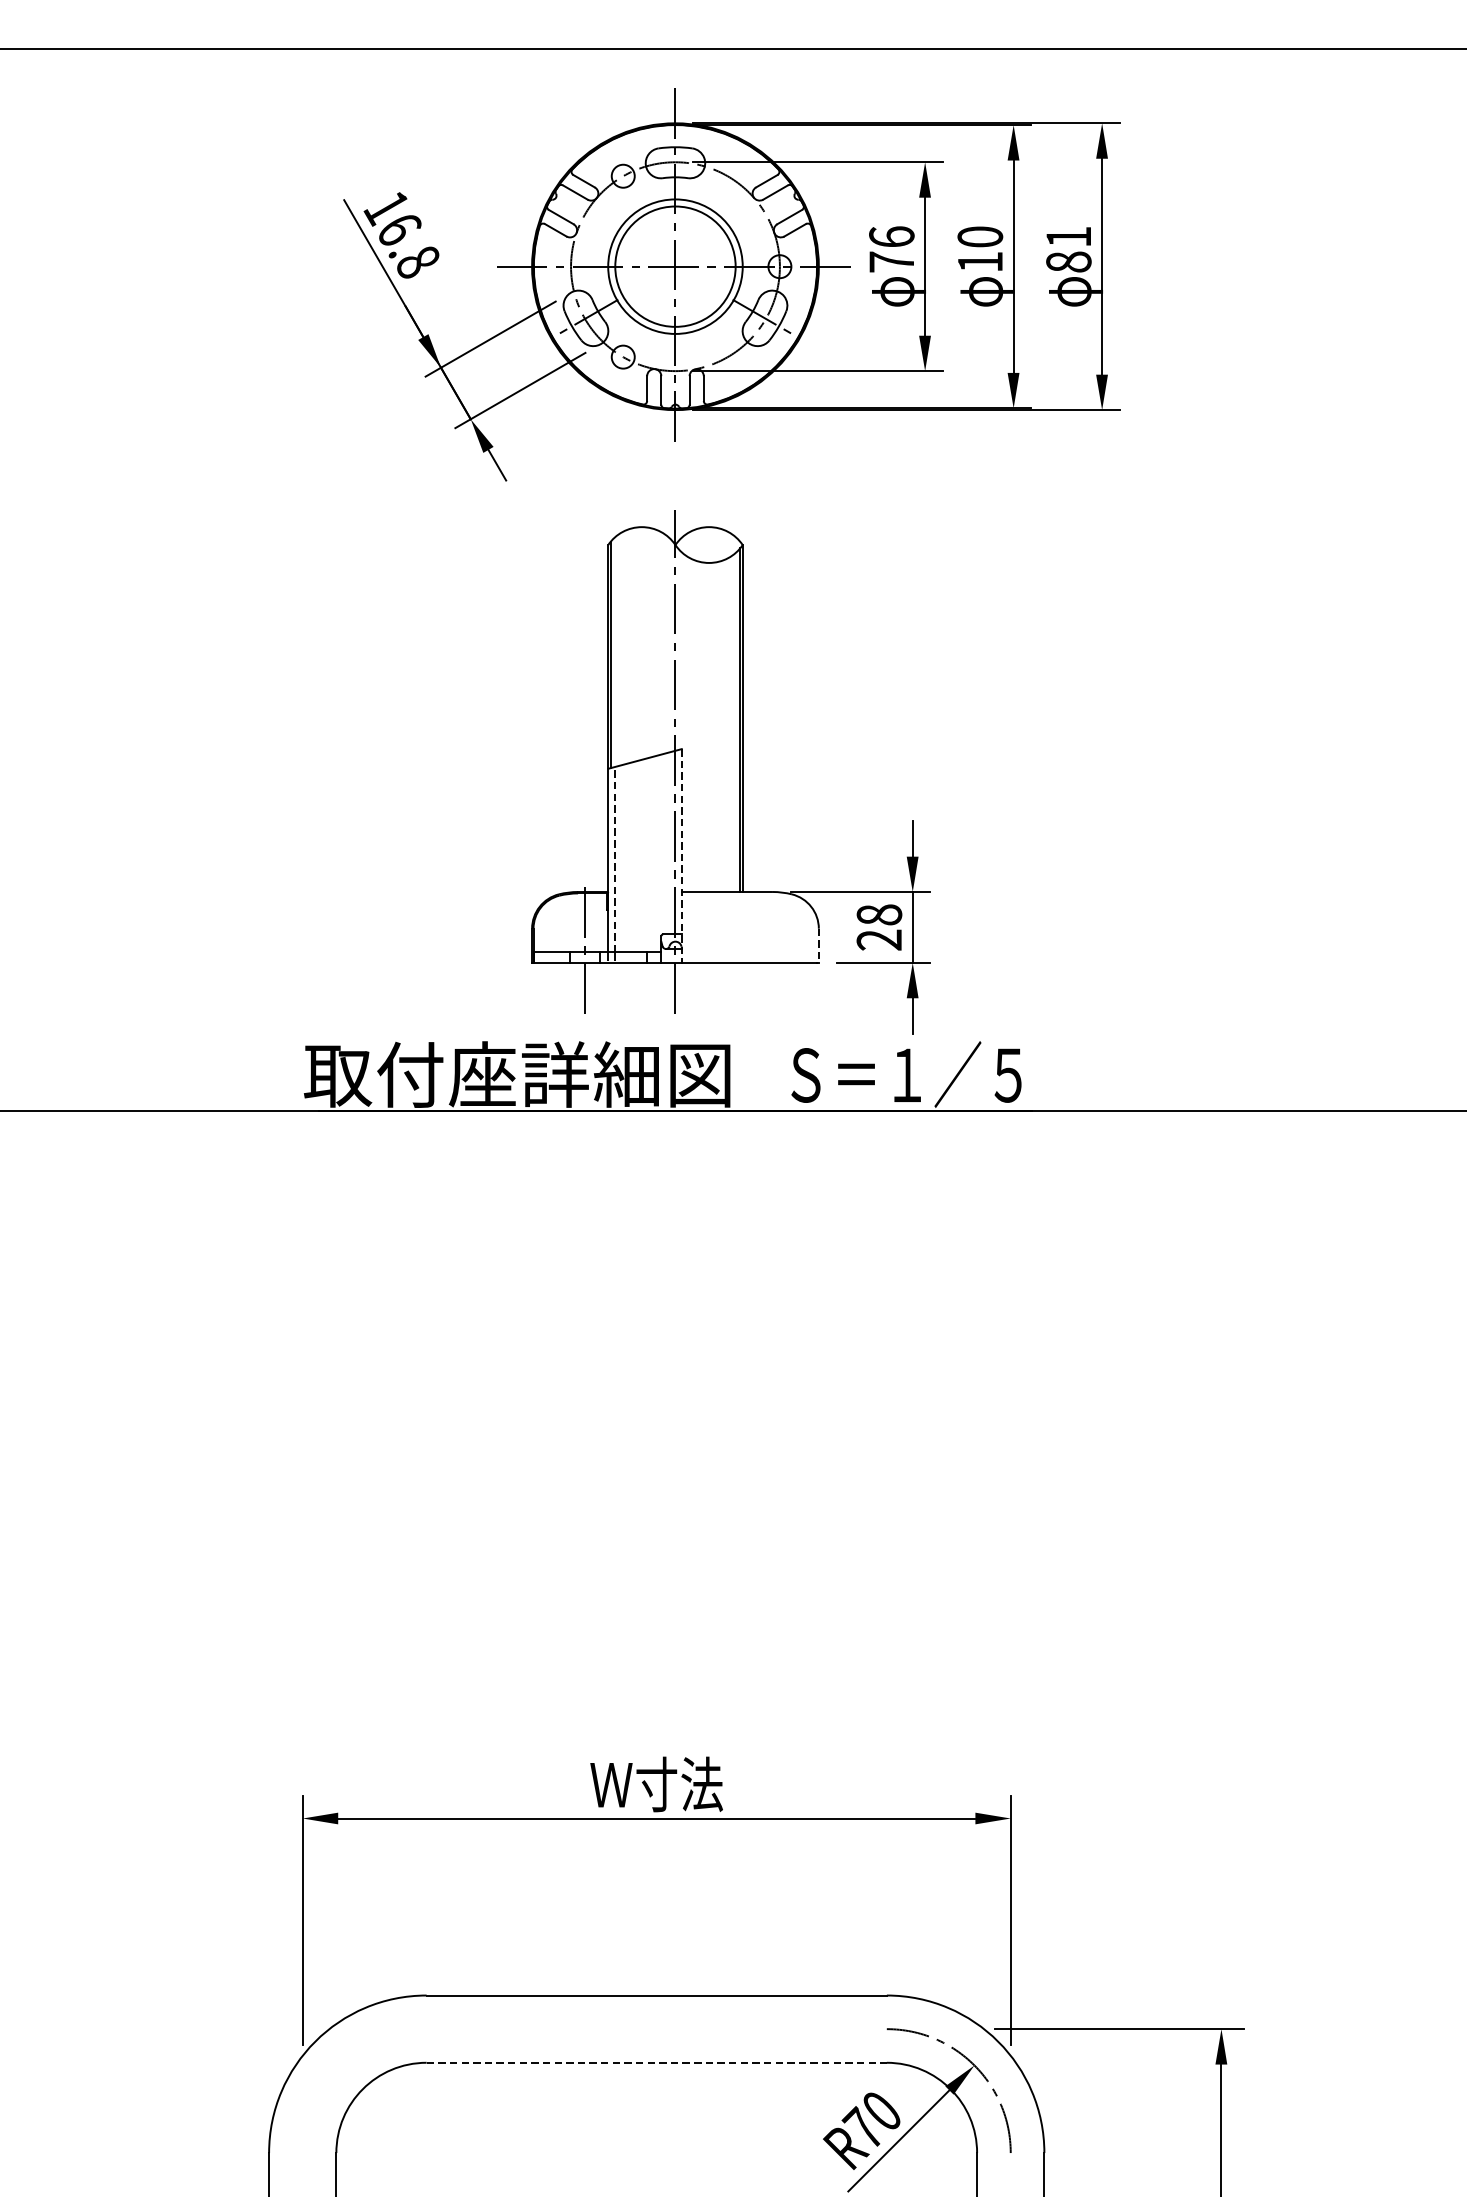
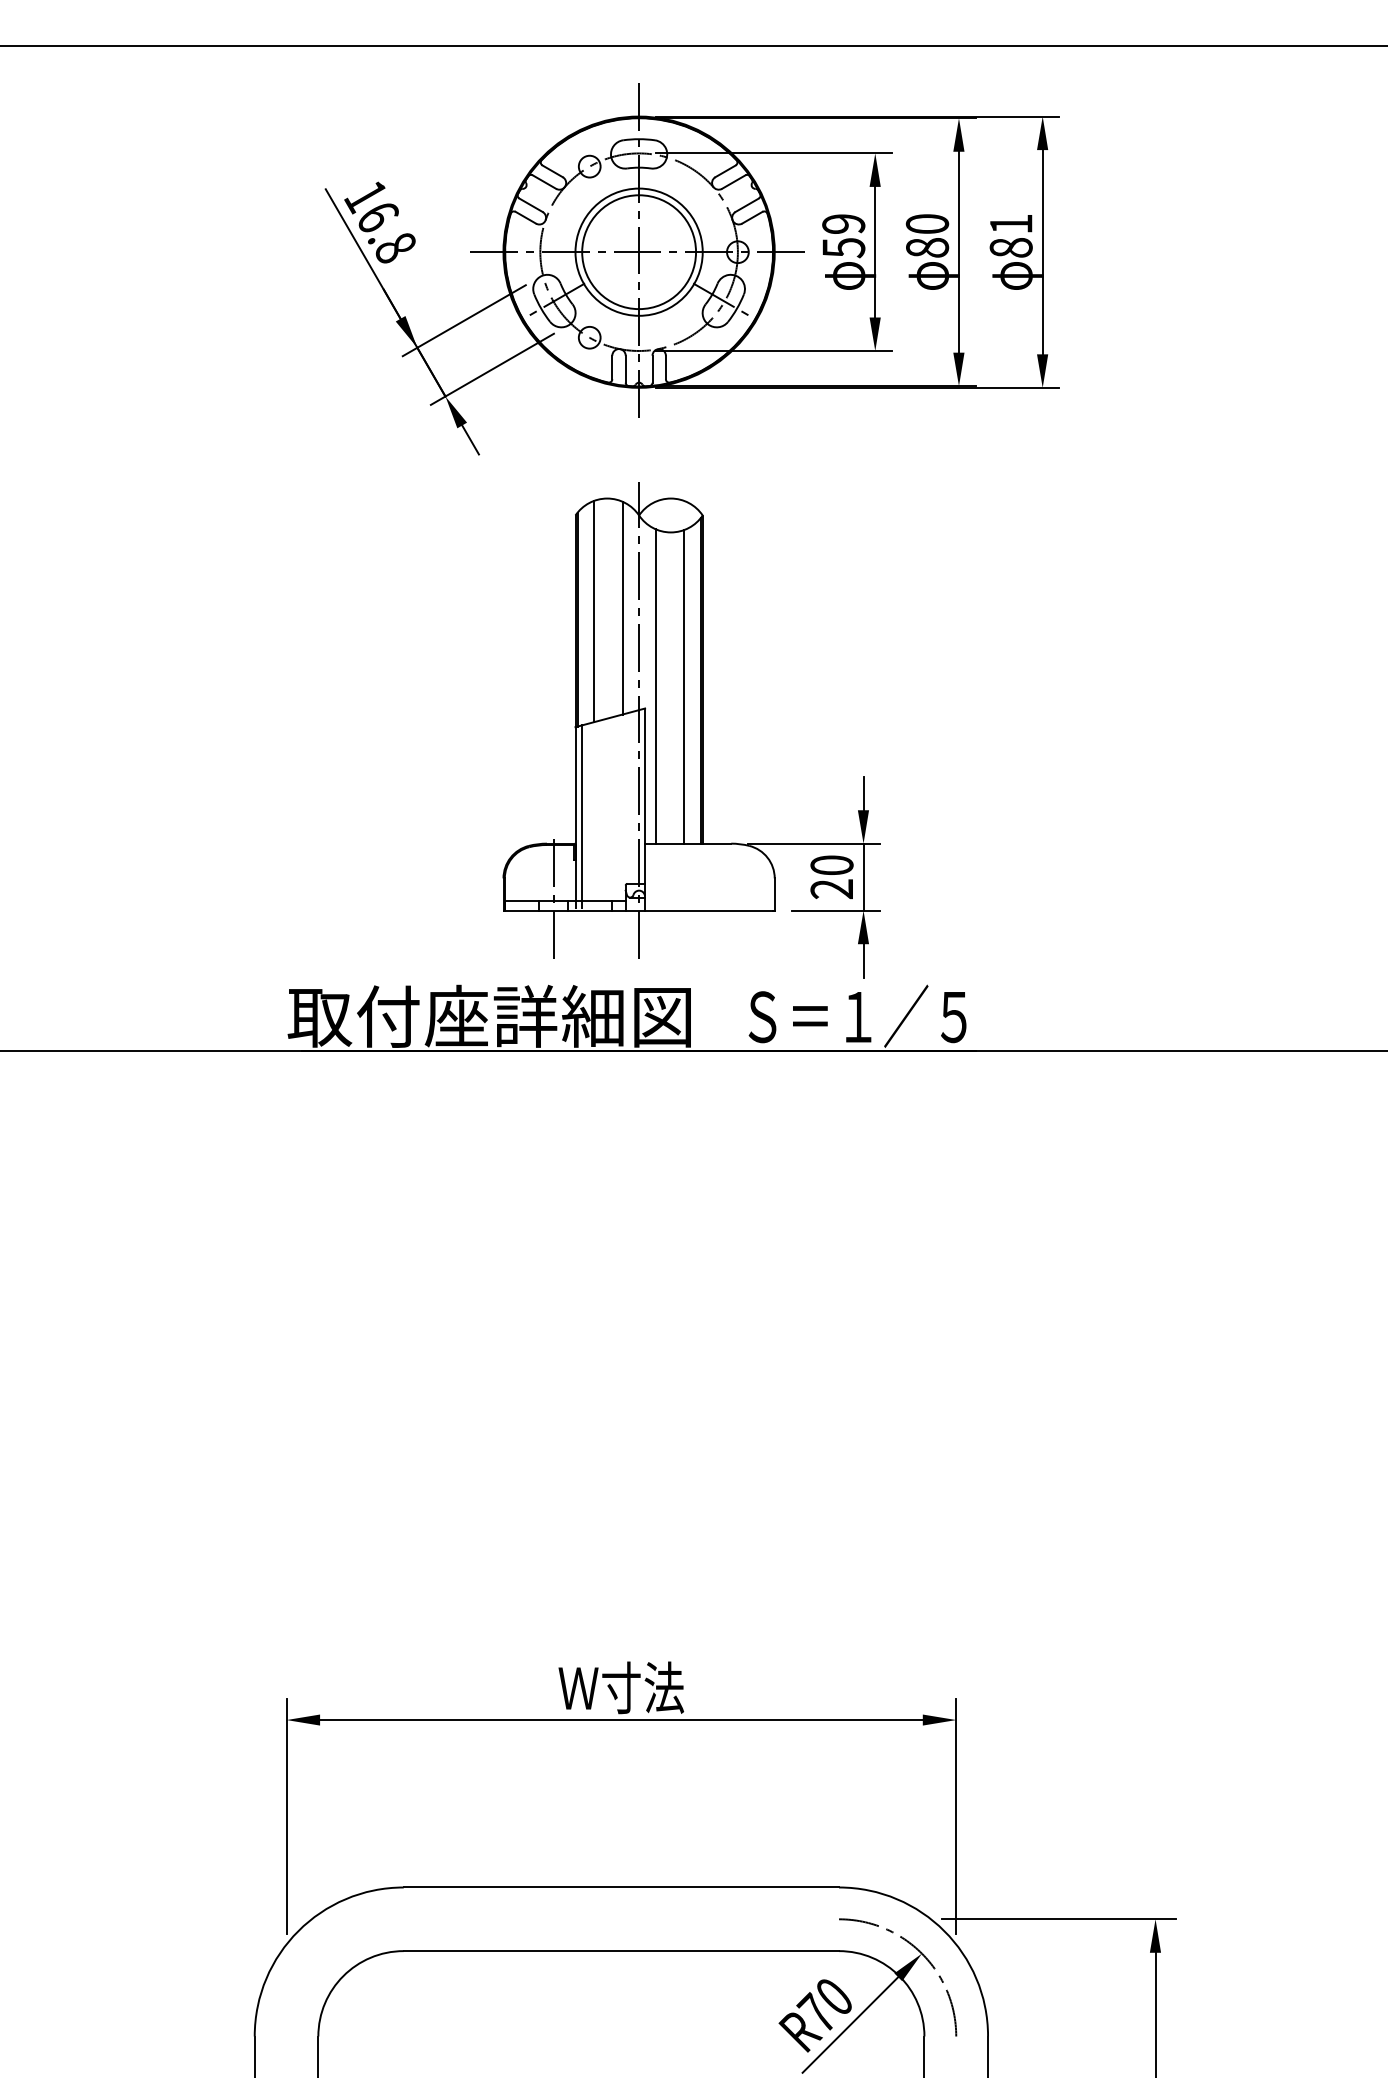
text: (891, 250) -> (843, 236), 76 -> 59
text: (980, 261) -> (927, 247), 10 -> 80
line: (657, 642) -> (622, 607), added
line: (628, 646) -> (594, 611), added
line: (692, 725) -> (655, 686), added
line: (723, 725) -> (684, 686), added
line: (682, 856) -> (645, 810), dashed -> solid
line: (615, 859) -> (582, 812), dashed -> solid
text: (878, 915) -> (831, 865), 28 -> 20
line: (818, 946) -> (774, 895), dashed -> solid
line: (656, 2063) -> (621, 1951), dashed -> solid

